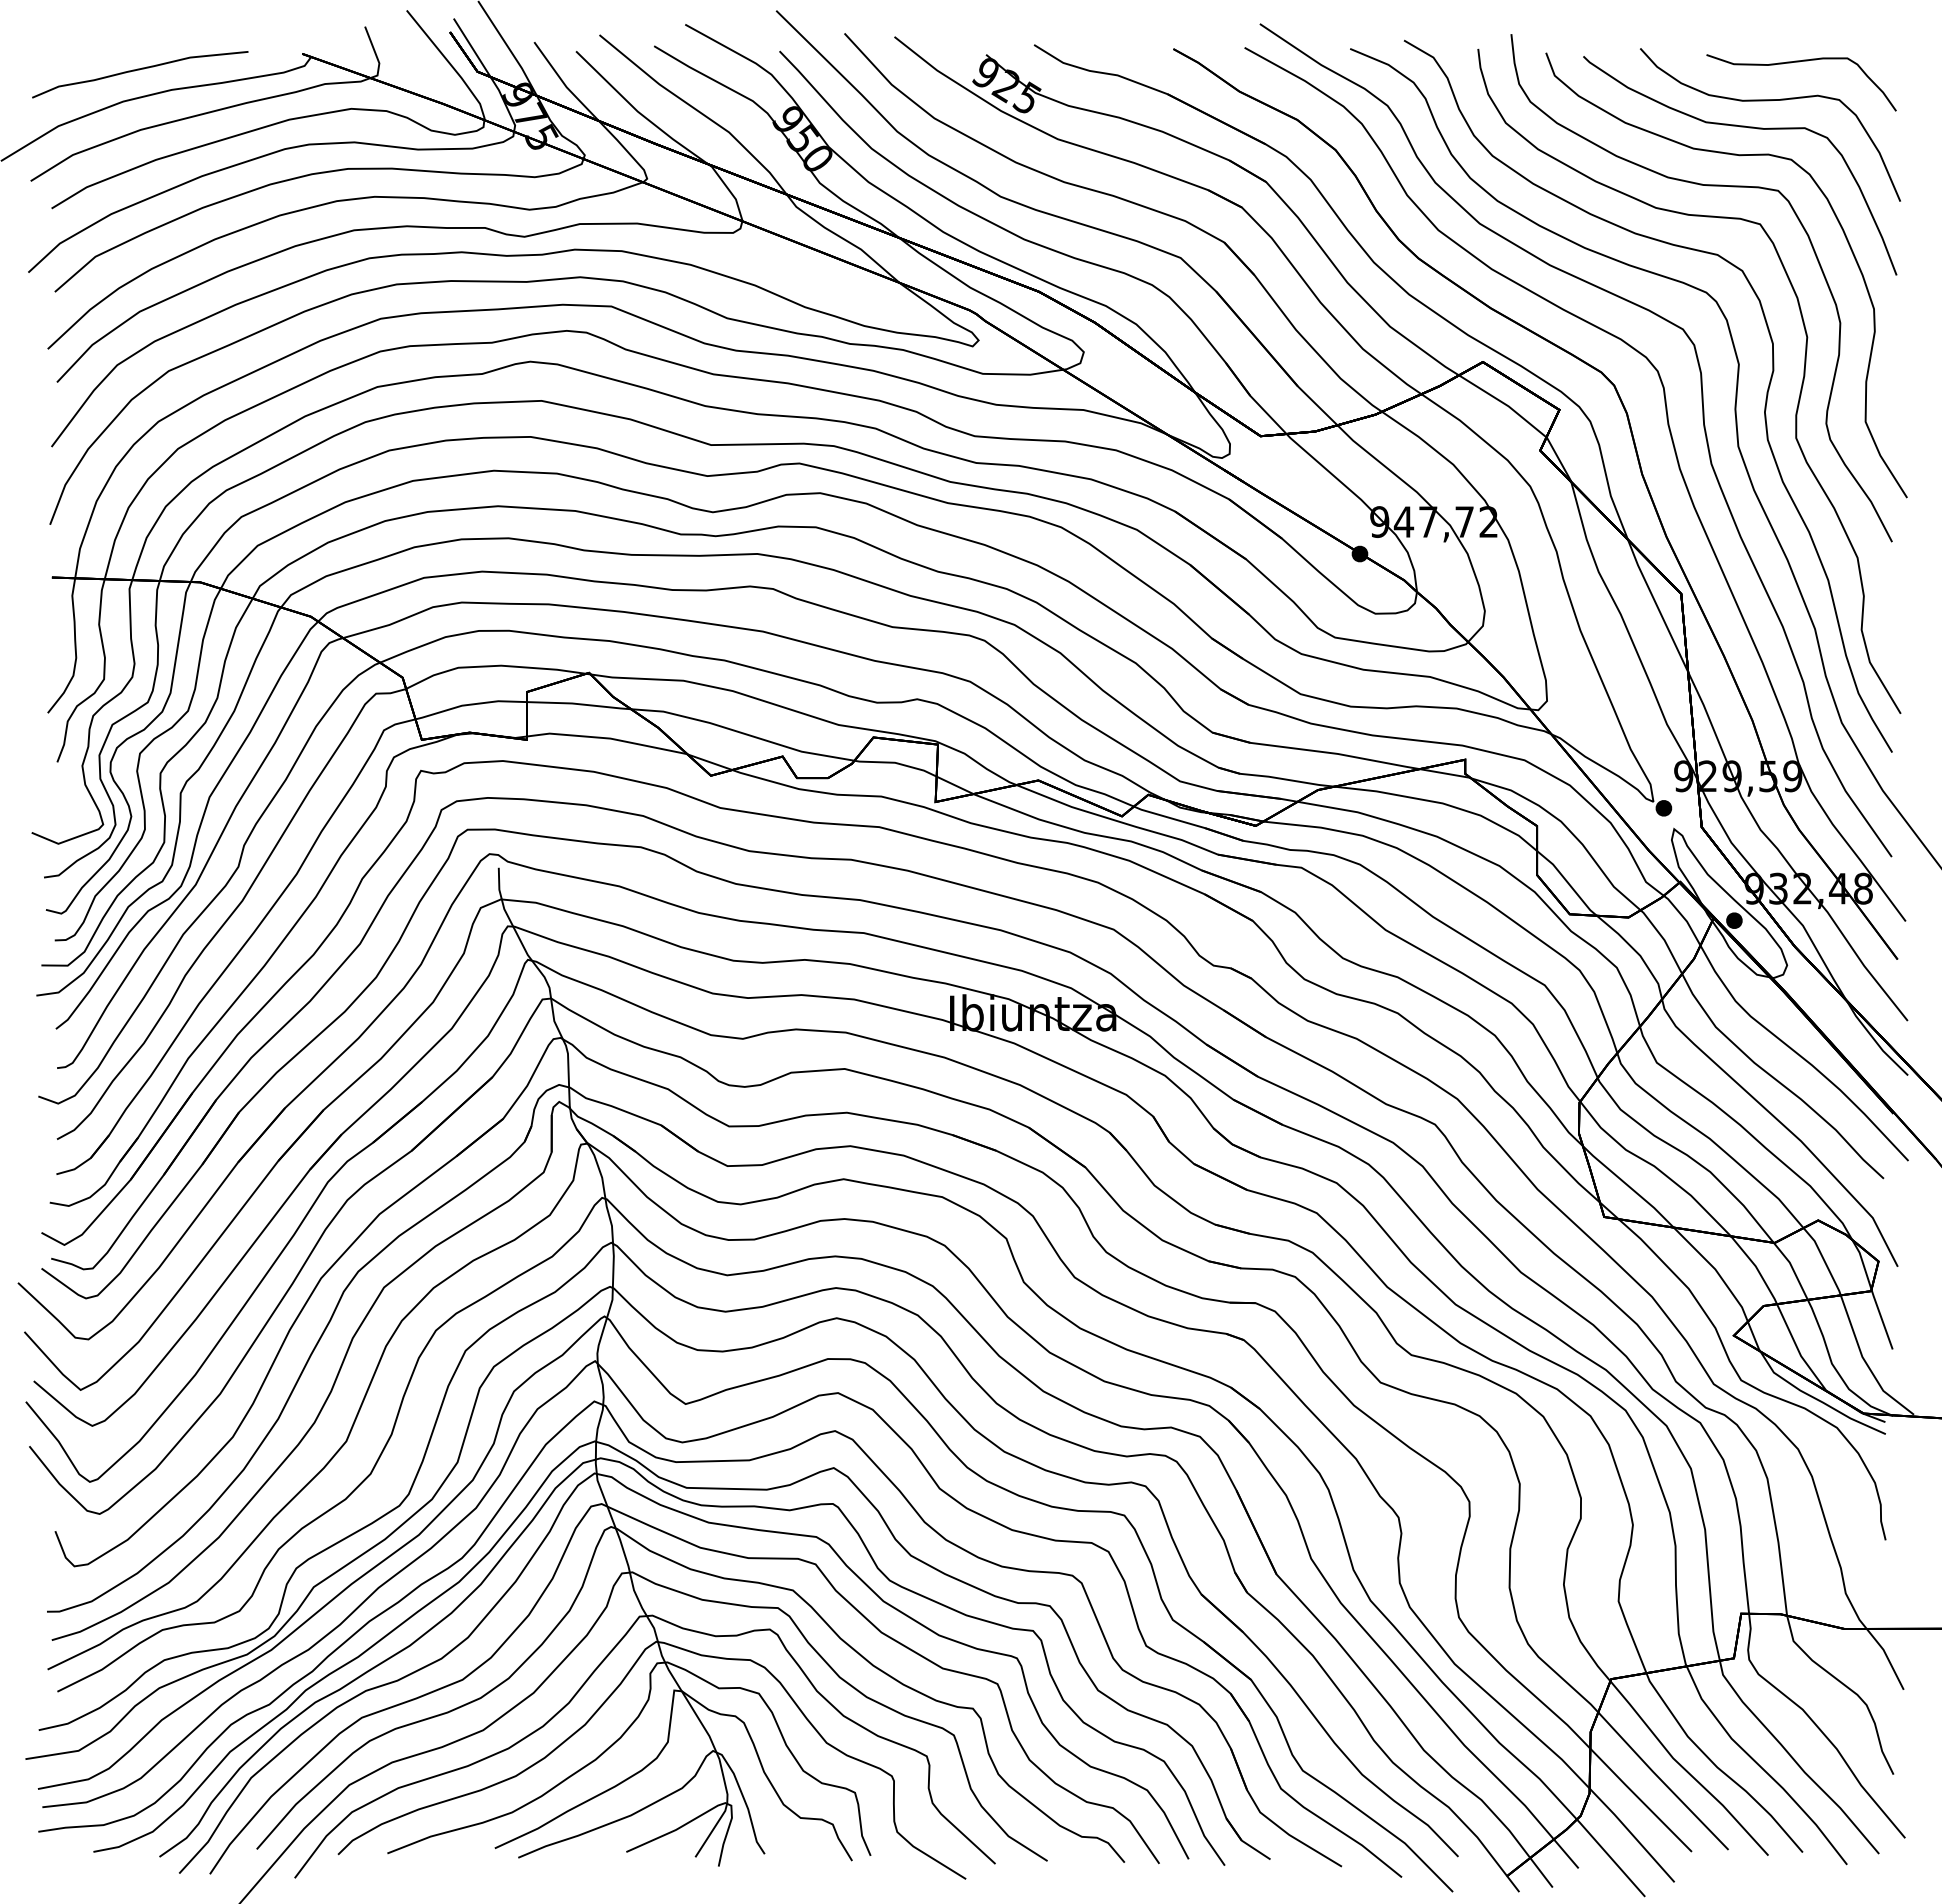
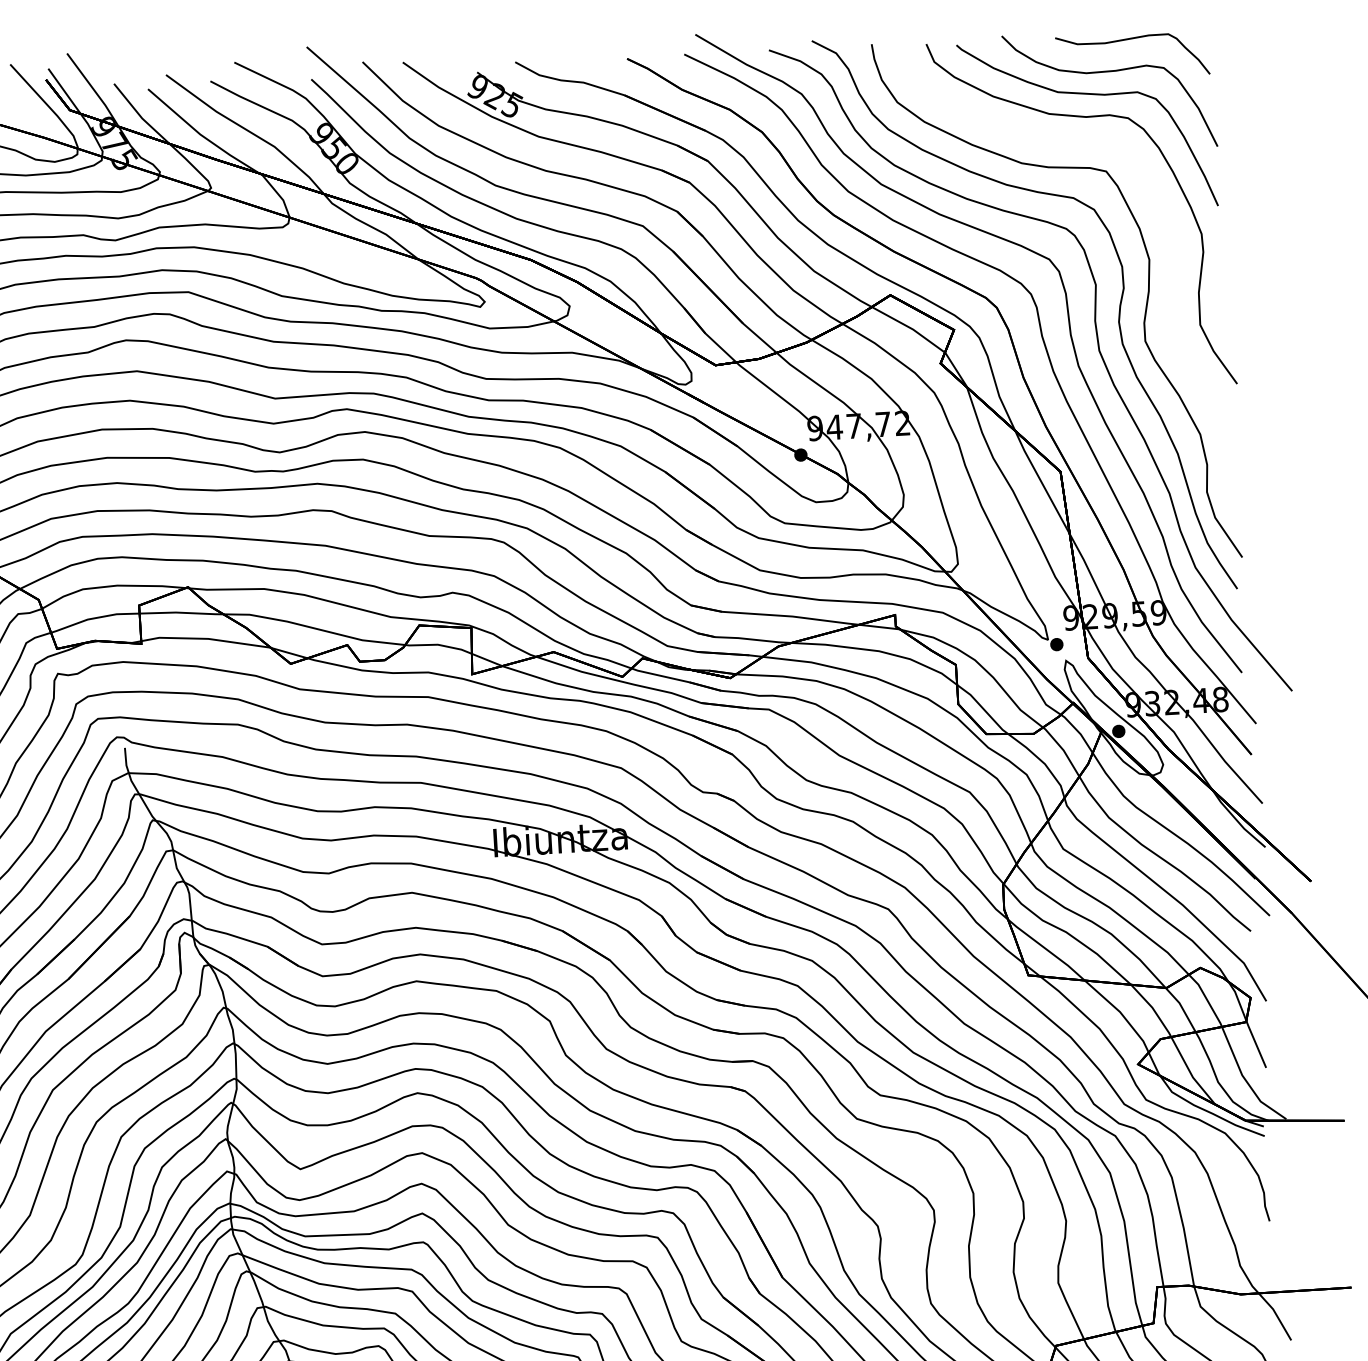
curve: (1707, 186) -> (1062, 143), removed

